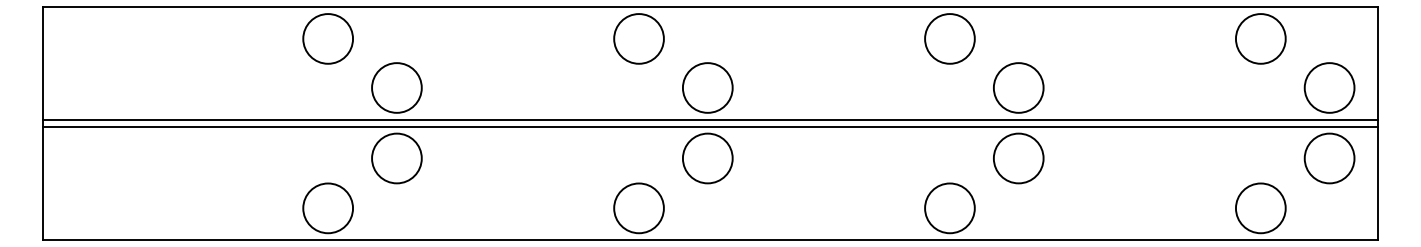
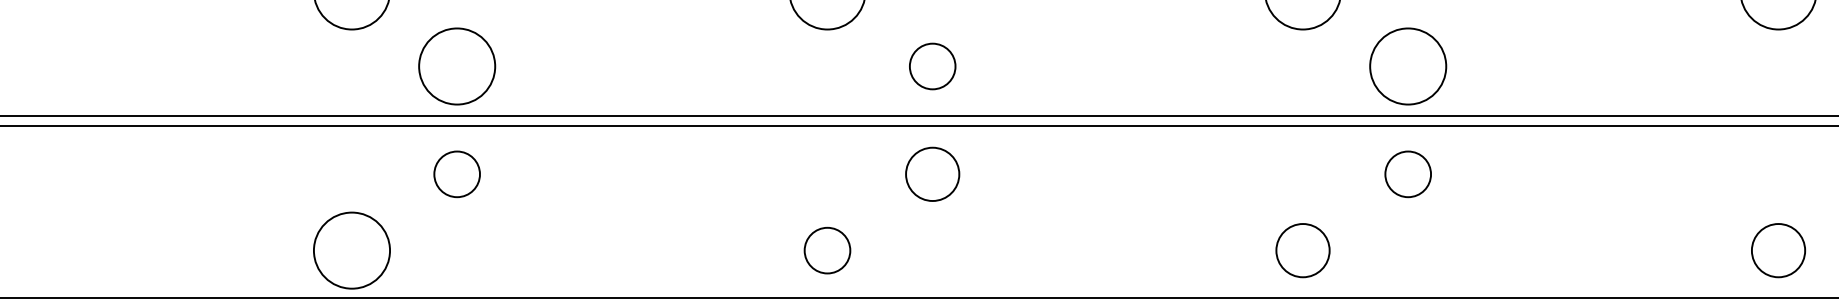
circle: (707, 87) -> (932, 65), size x0.6
circle: (396, 158) -> (456, 174), size x0.6
circle: (707, 158) -> (932, 174), size x0.7
circle: (1018, 158) -> (1407, 174), size x0.6
circle: (638, 208) -> (826, 250), size x0.6
circle: (949, 208) -> (1302, 250), size x0.7
circle: (1260, 208) -> (1778, 250), size x0.7

